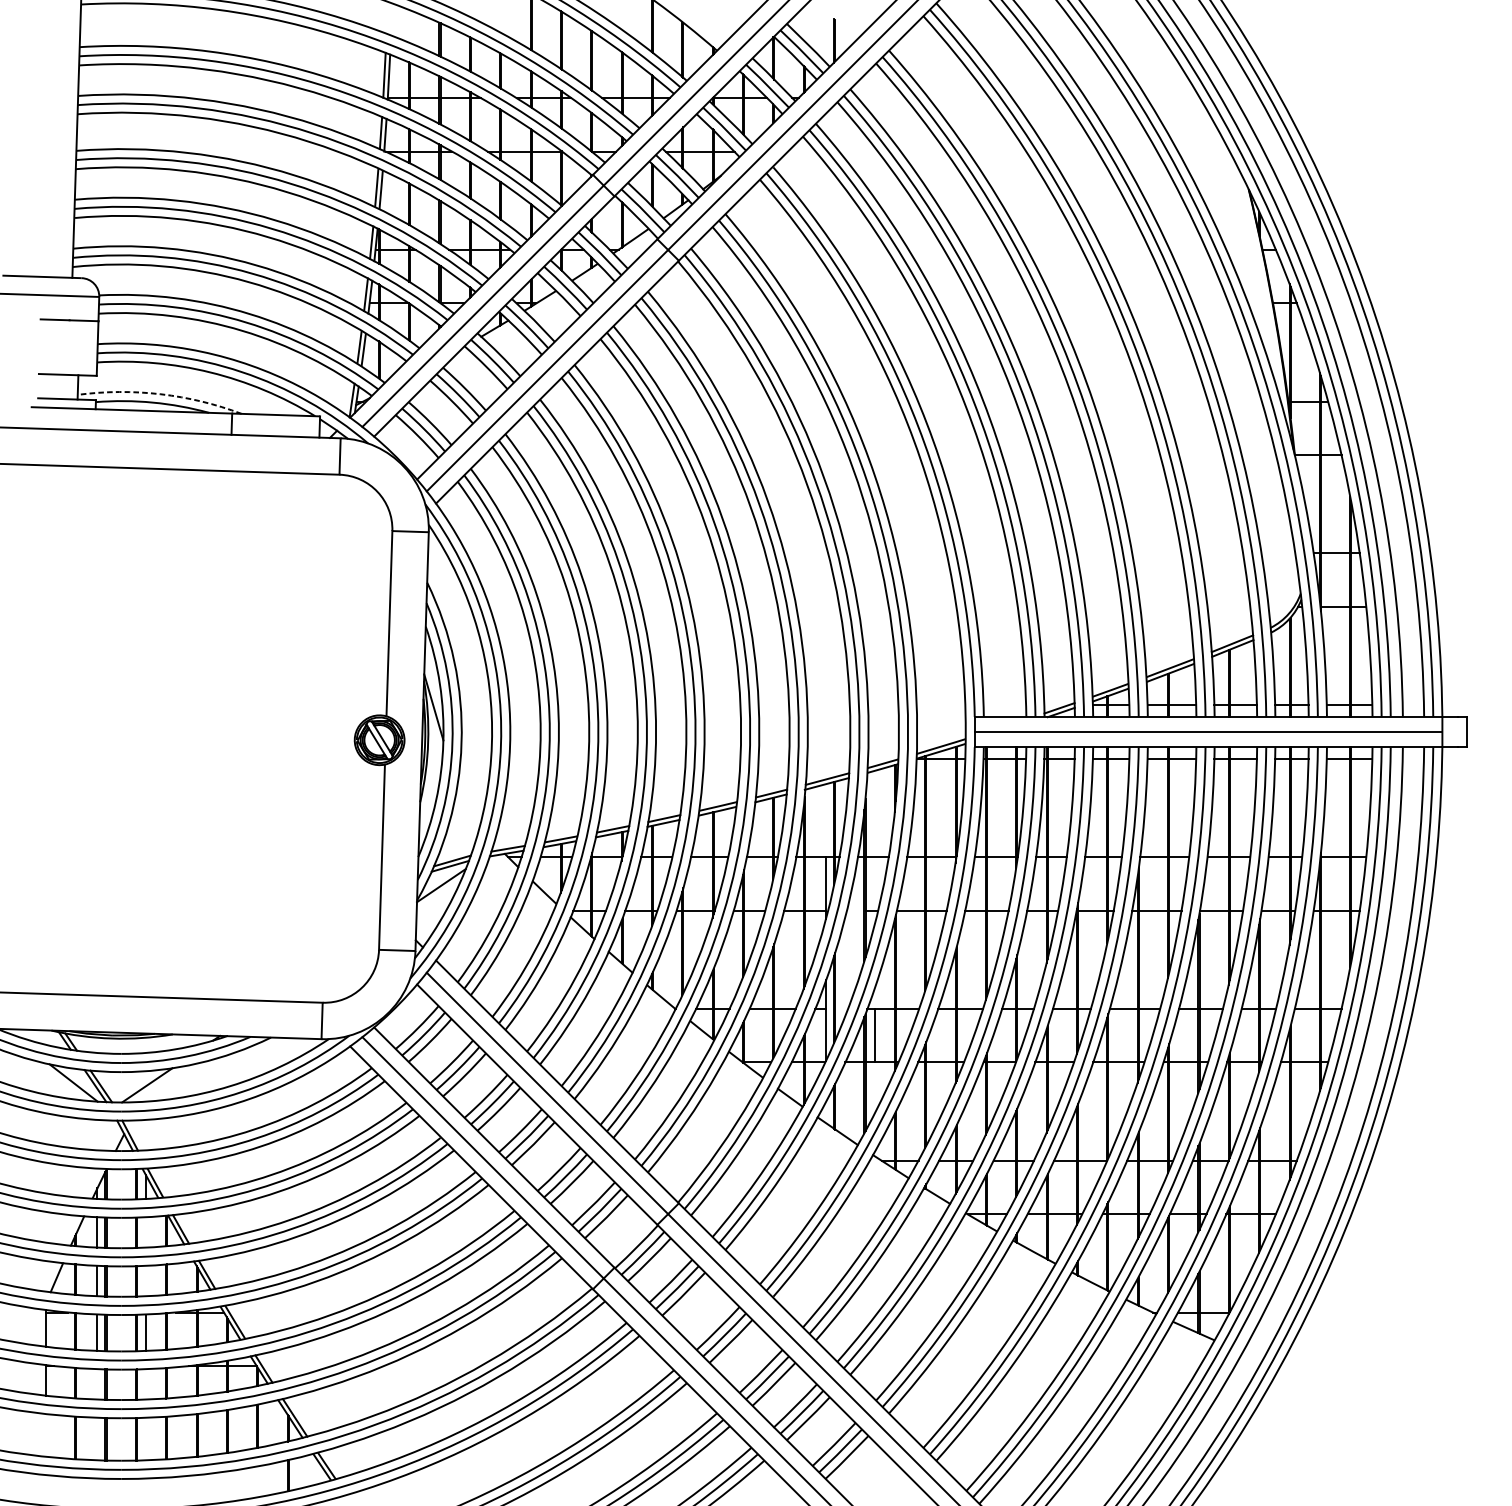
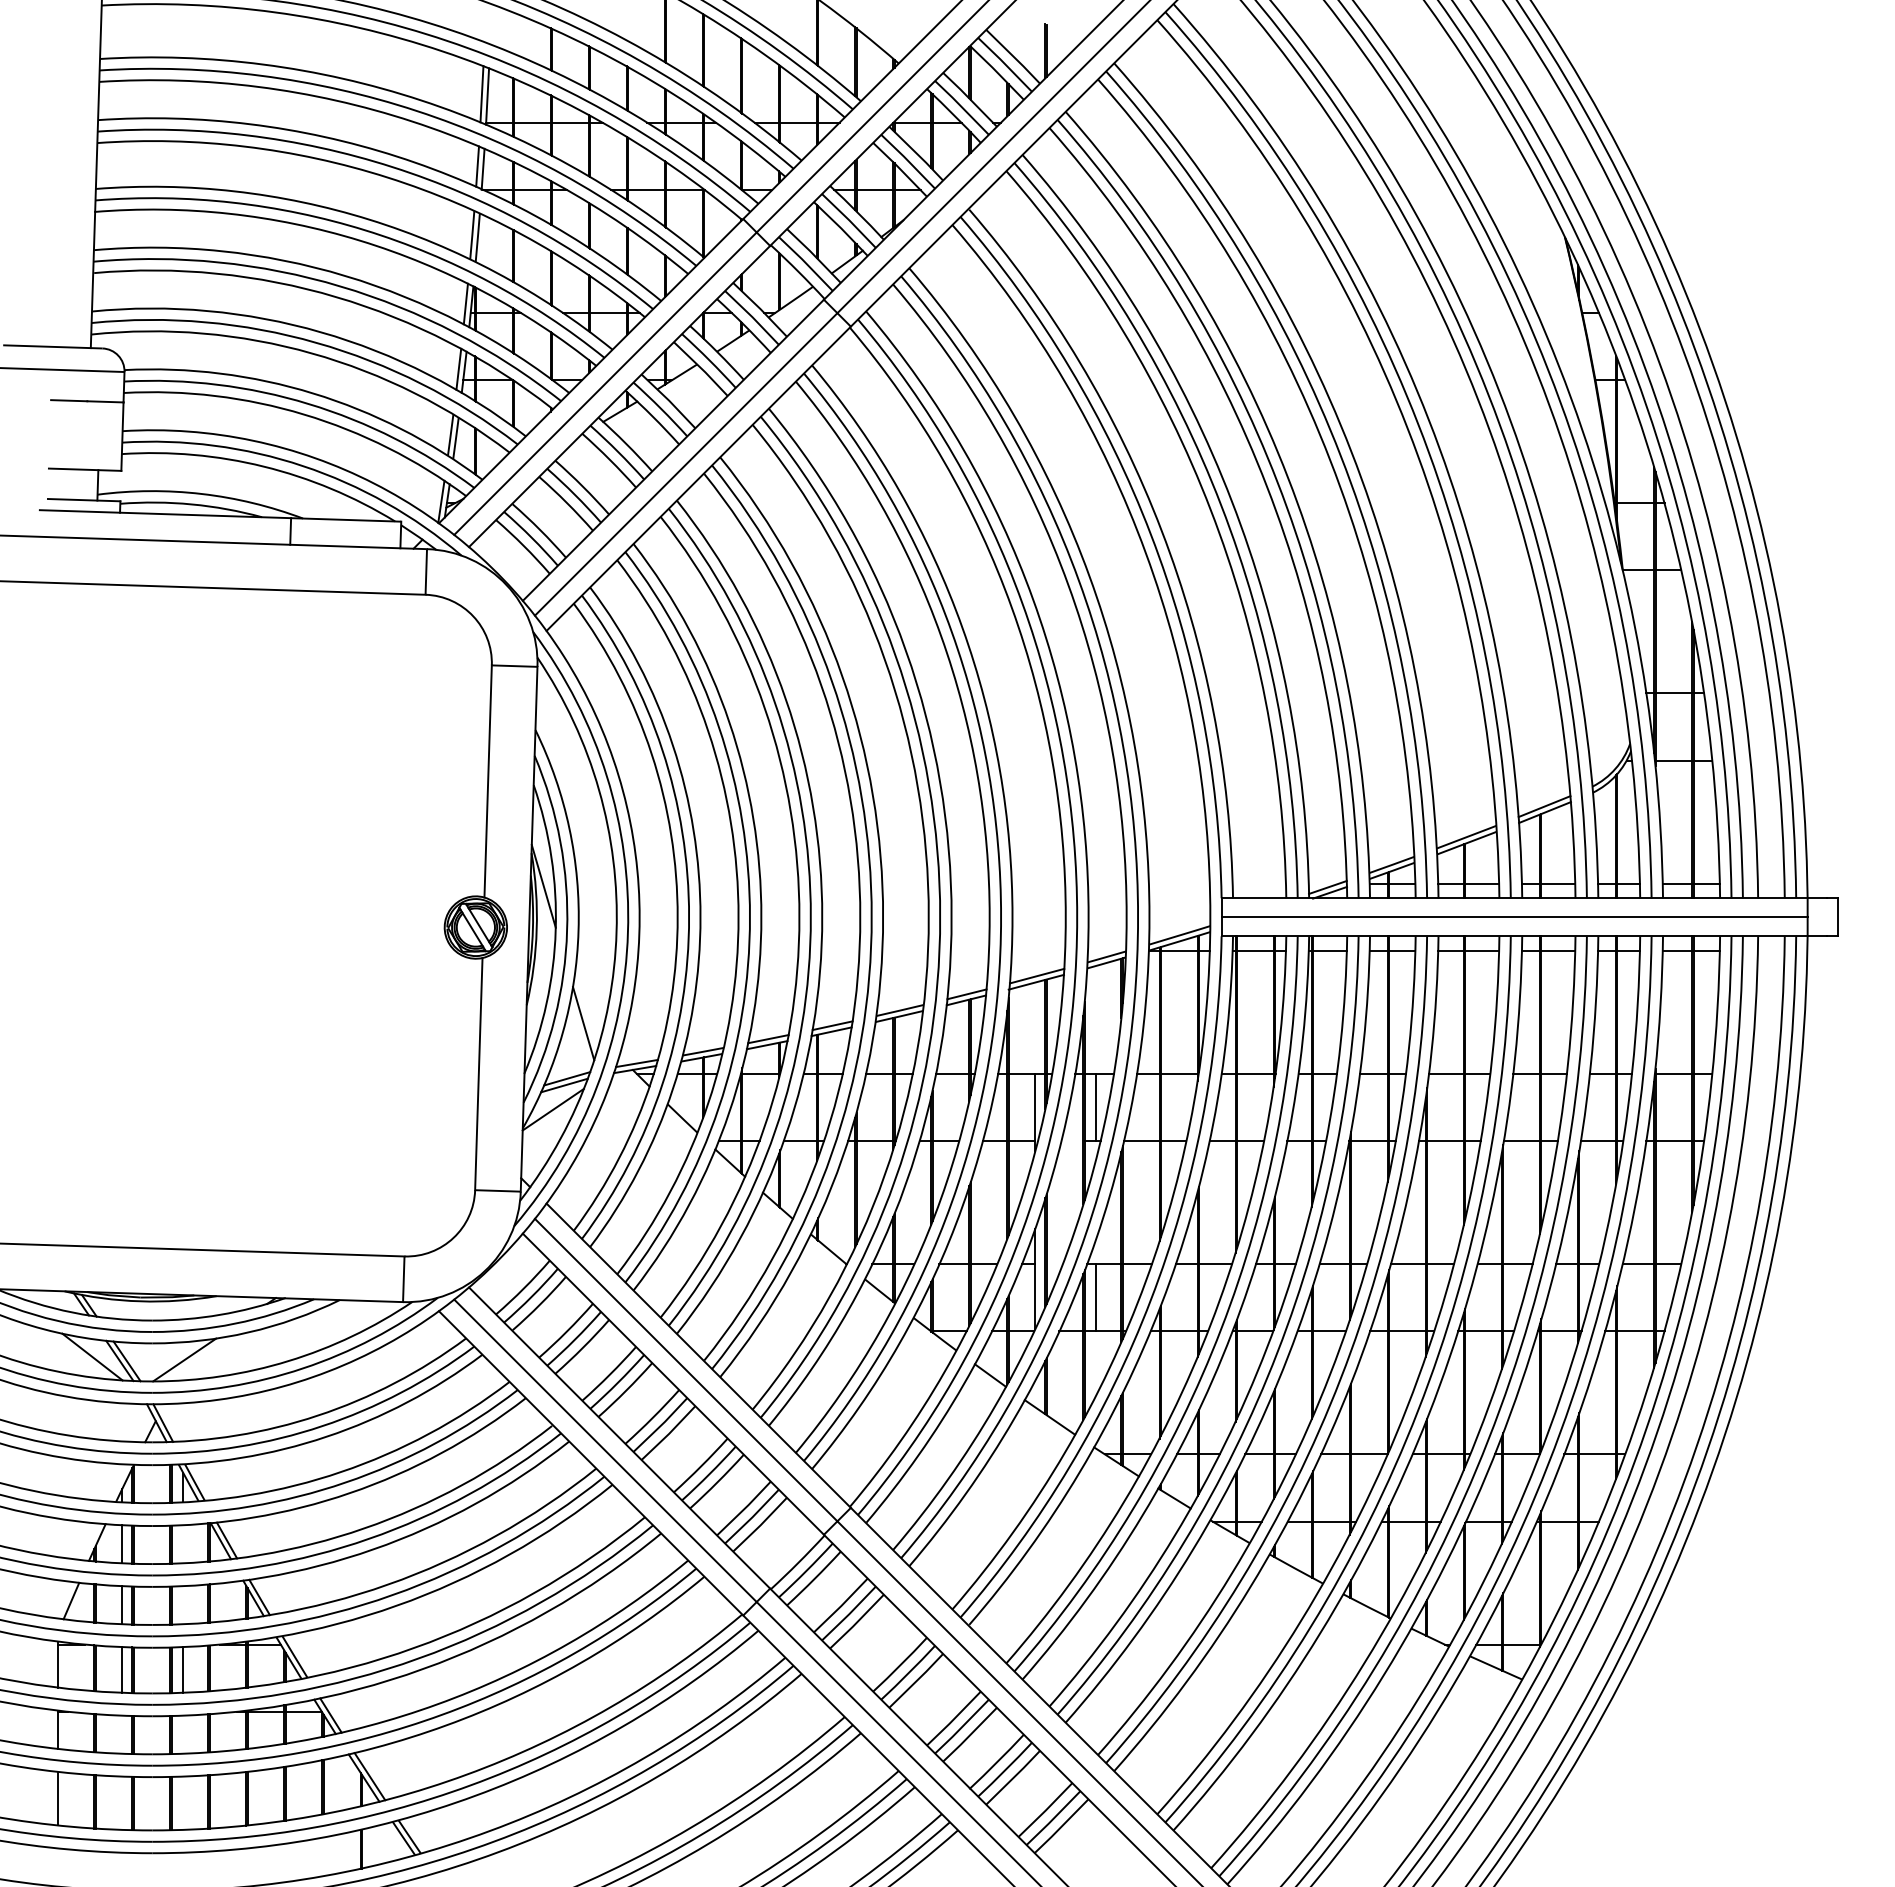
arc: (160, 393) -> (201, 493), dashed -> solid
line: (465, 816) -> (583, 1023), added
line: (874, 883) -> (1096, 1107), added
line: (45, 1435) -> (57, 1798), added

